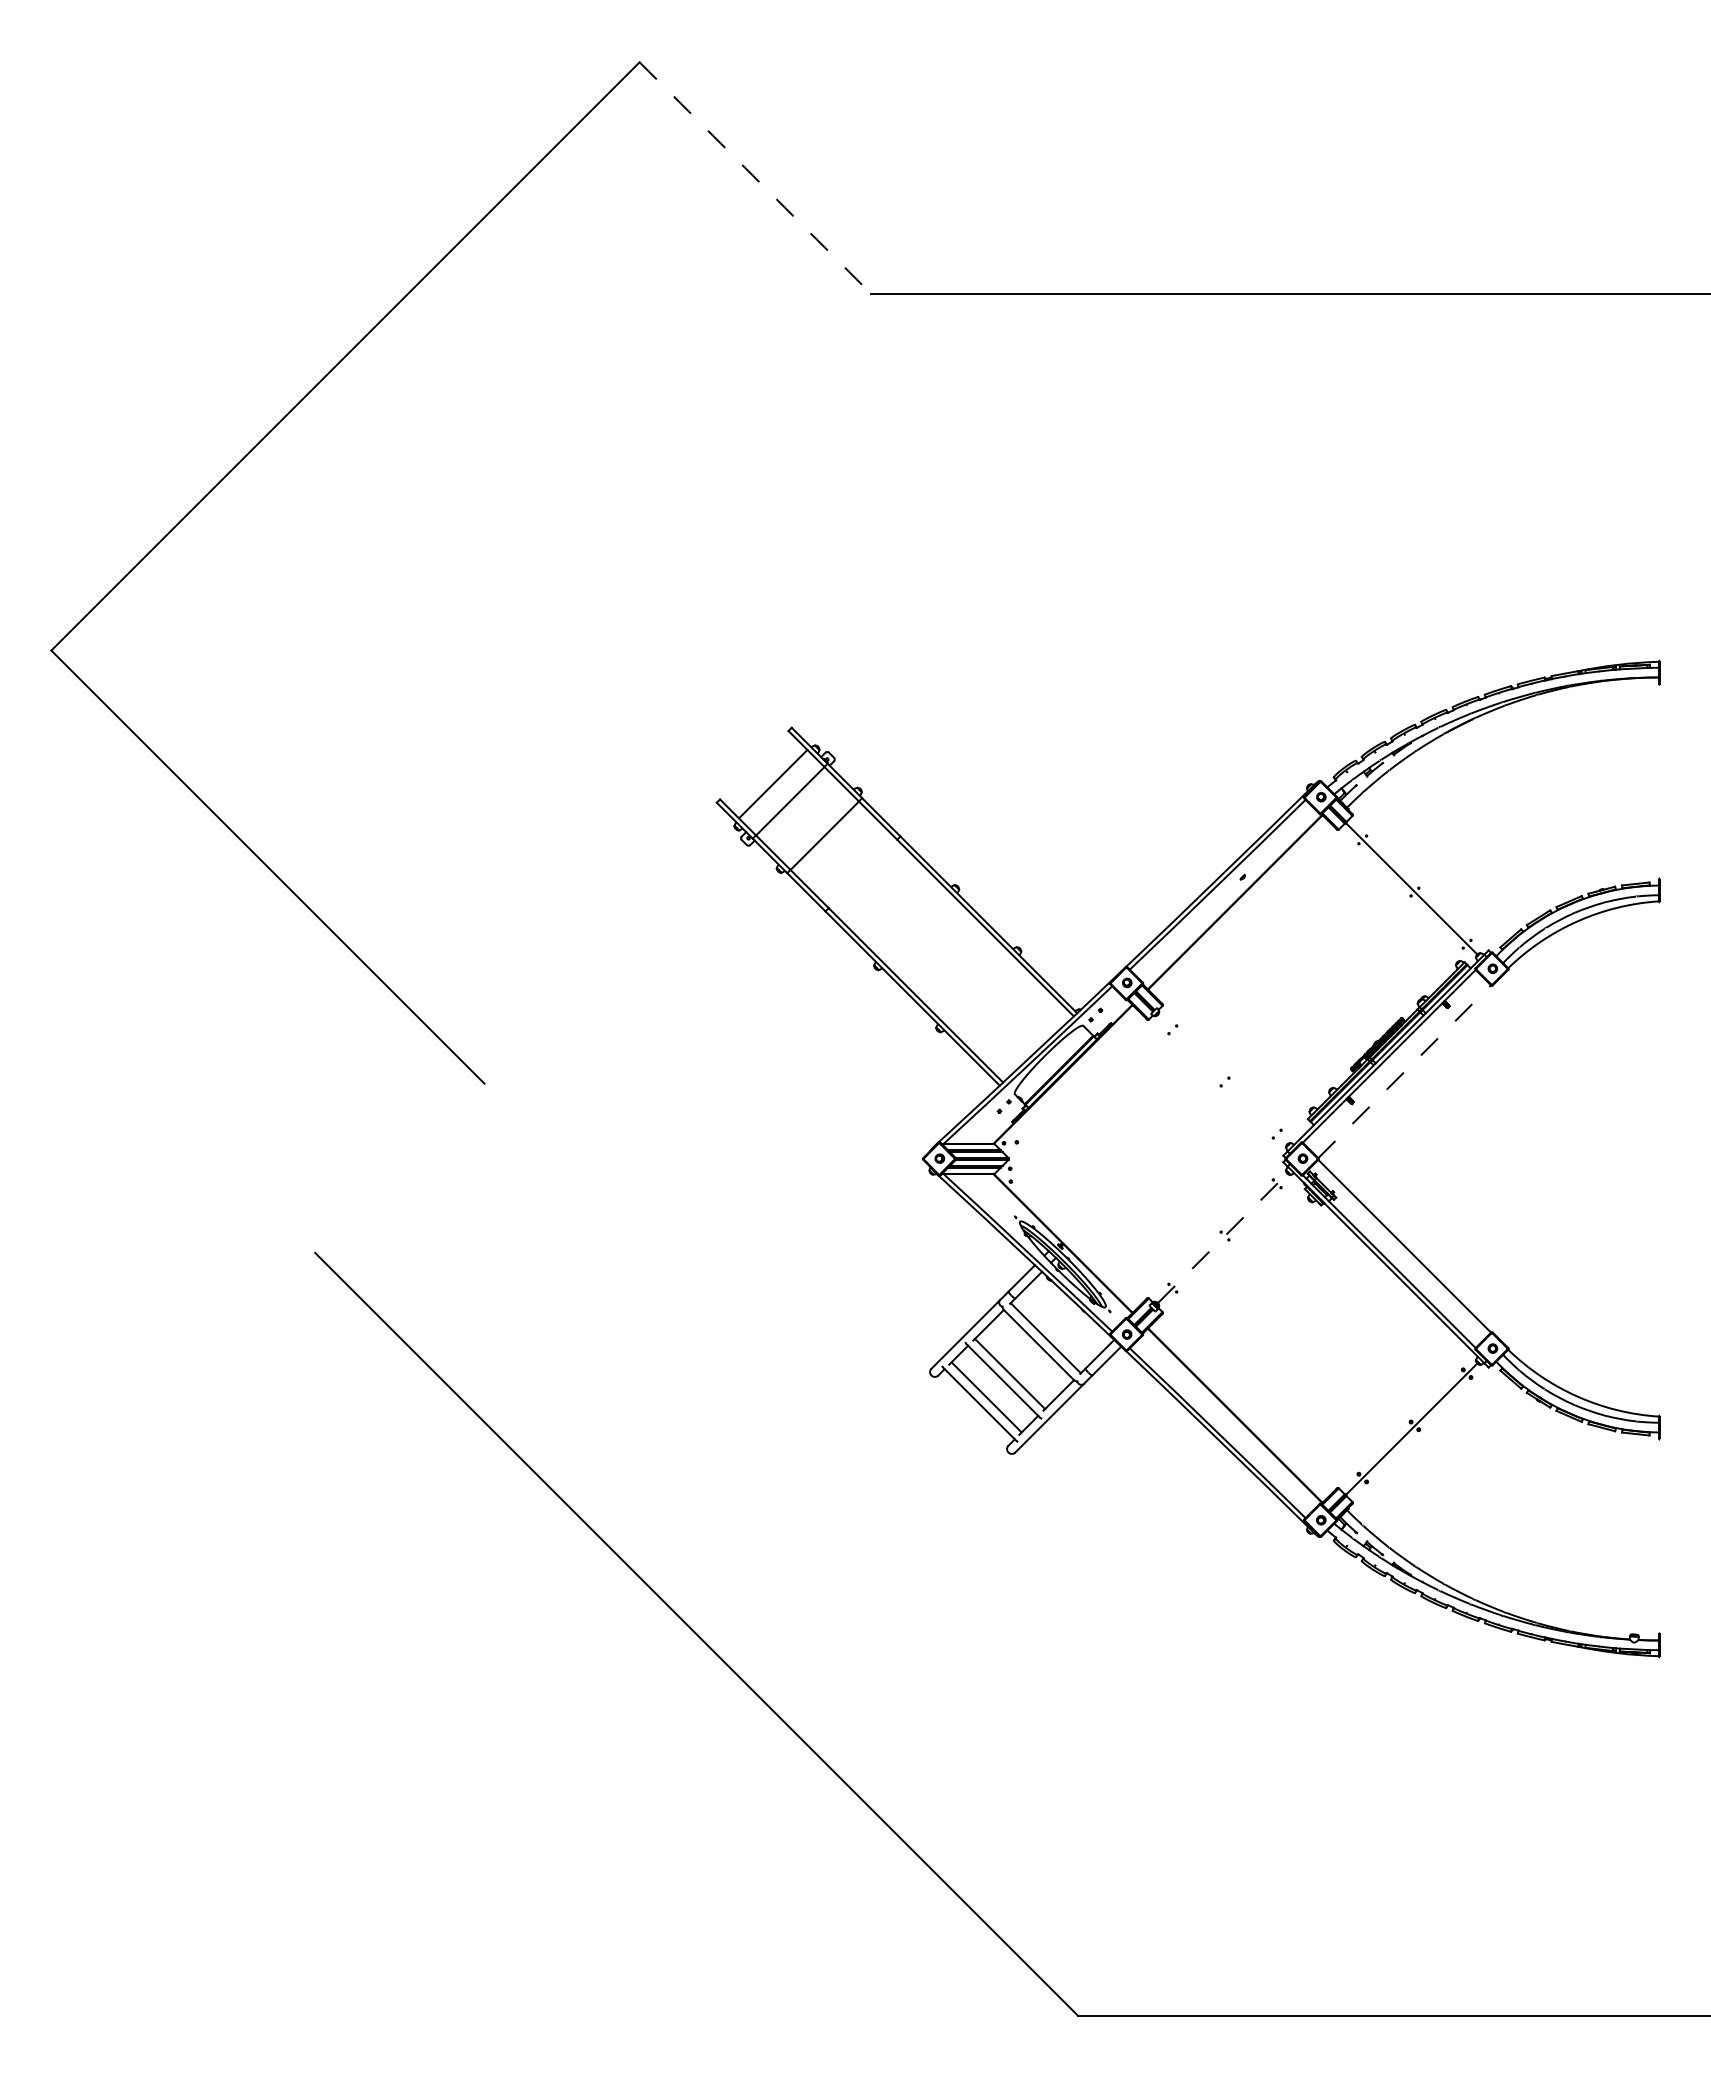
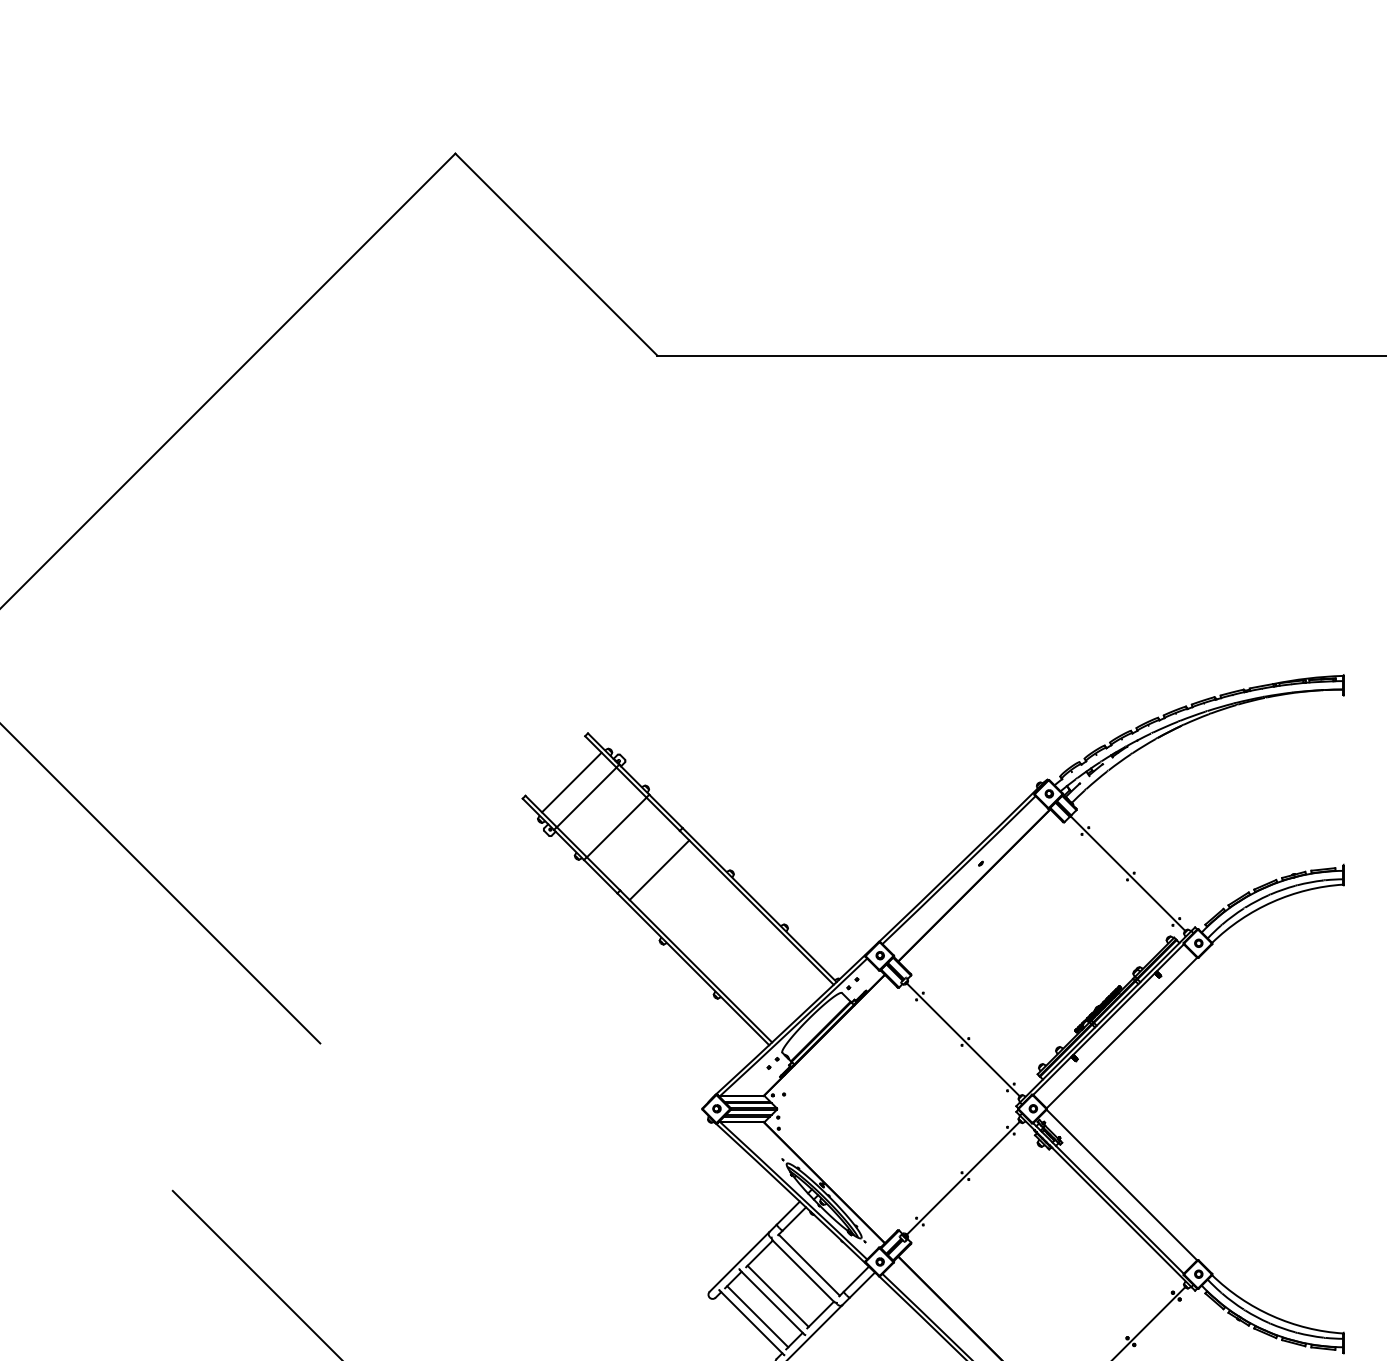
line: (755, 178) -> (556, 254), dashed -> solid
line: (873, 884) -> (659, 869), added
line: (1405, 1071) -> (1122, 1032), dashed -> solid
line: (1222, 1079) -> (963, 1039), added
line: (1223, 1238) -> (964, 1178), dashed -> solid

